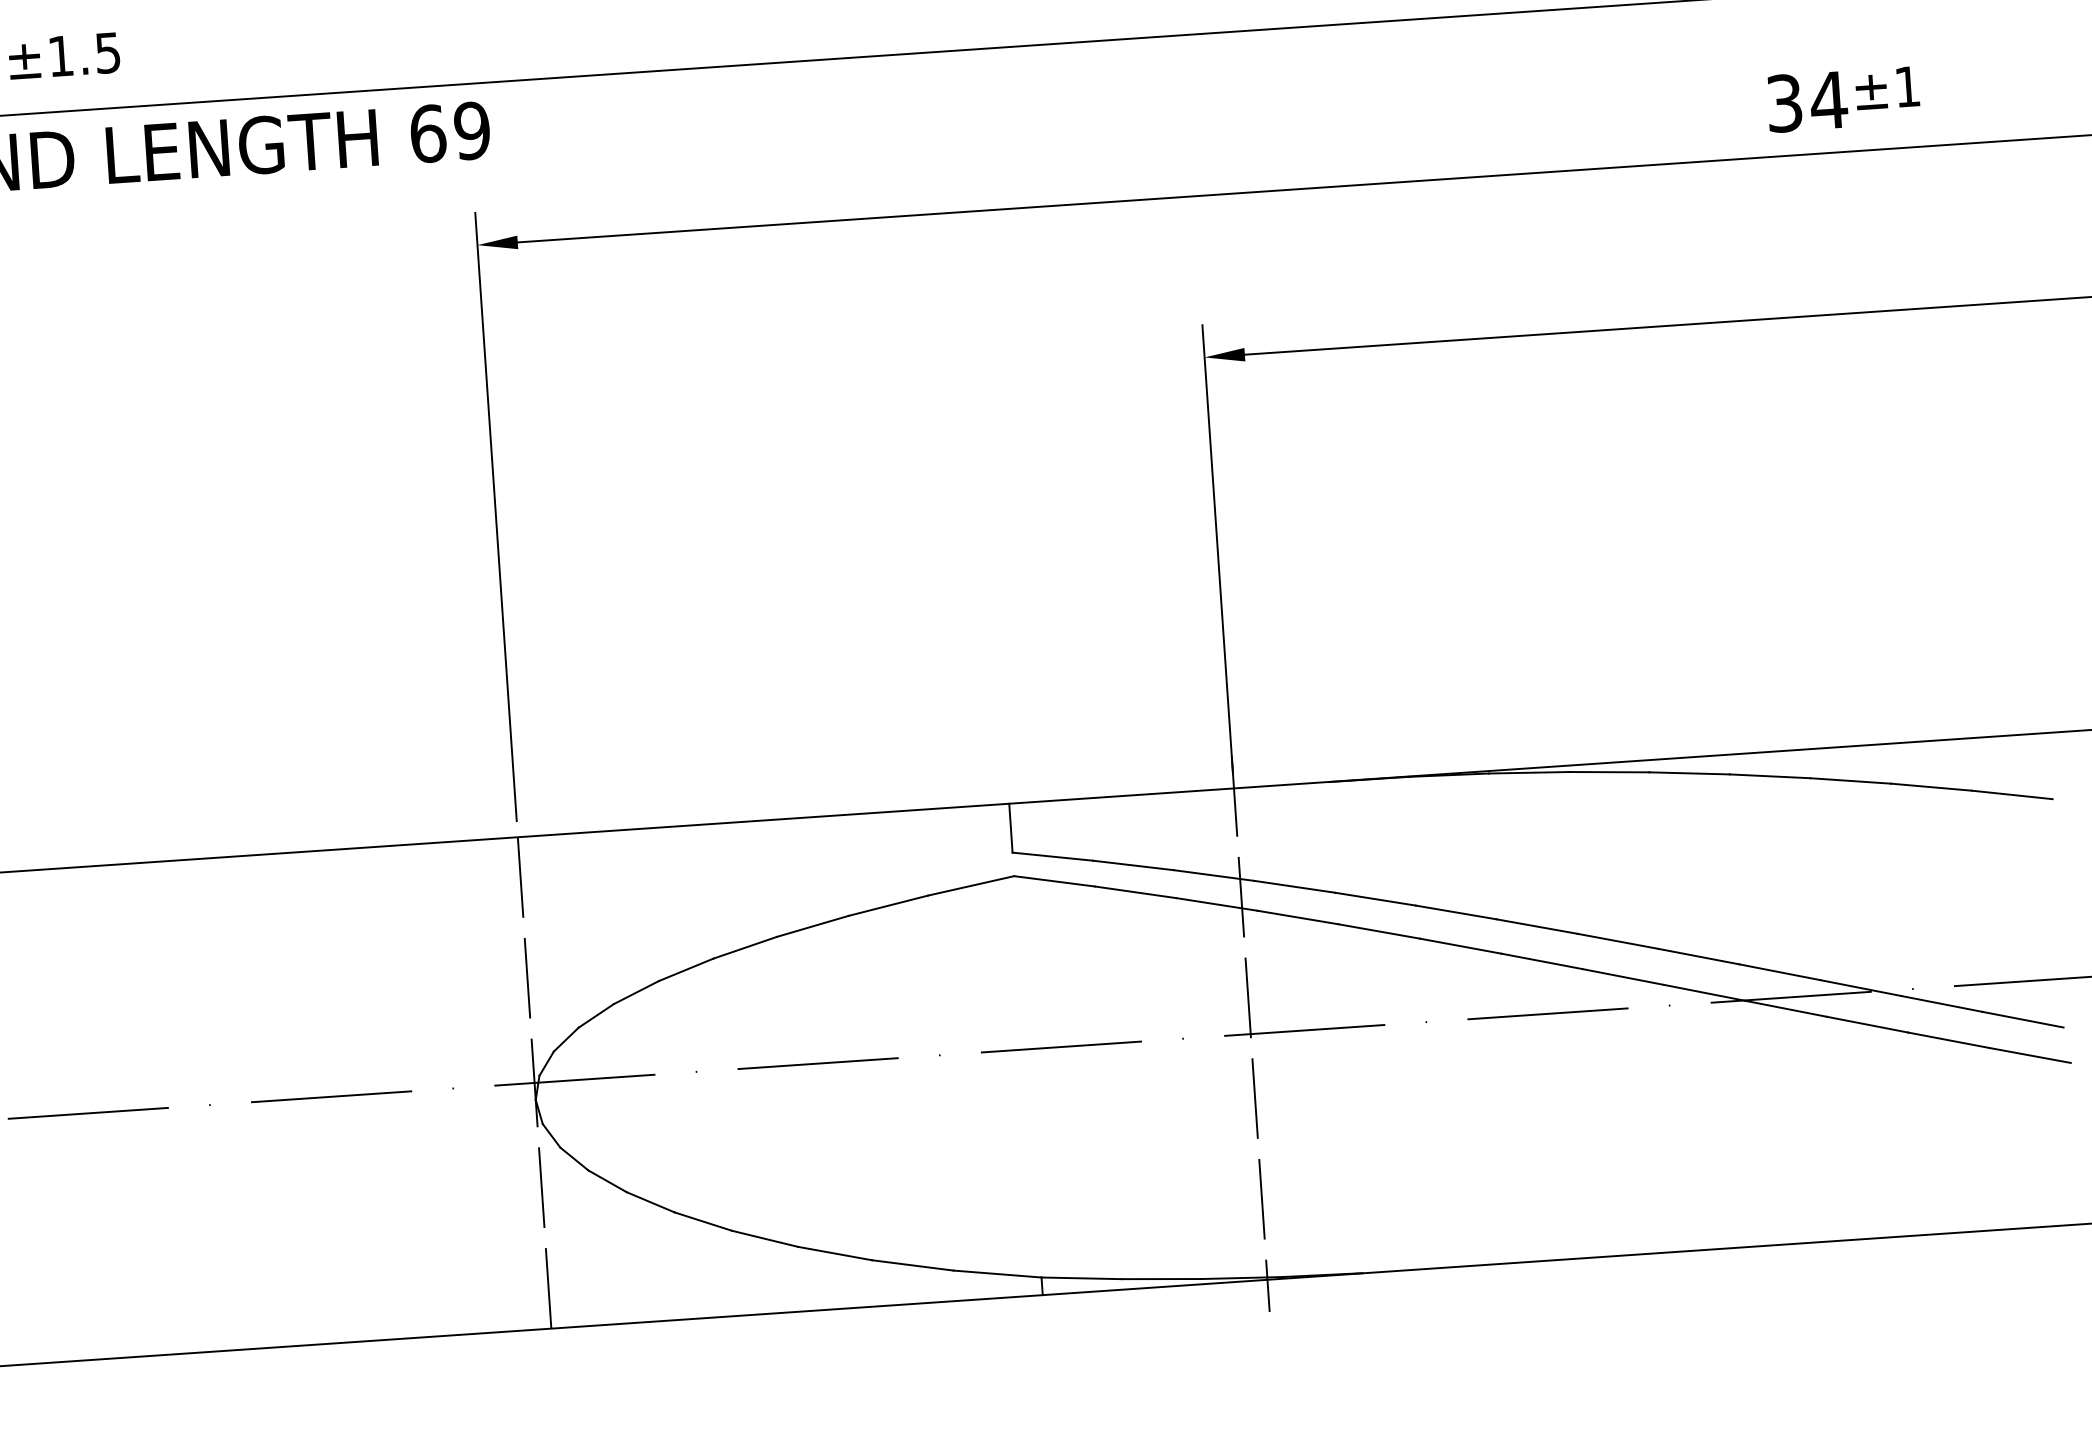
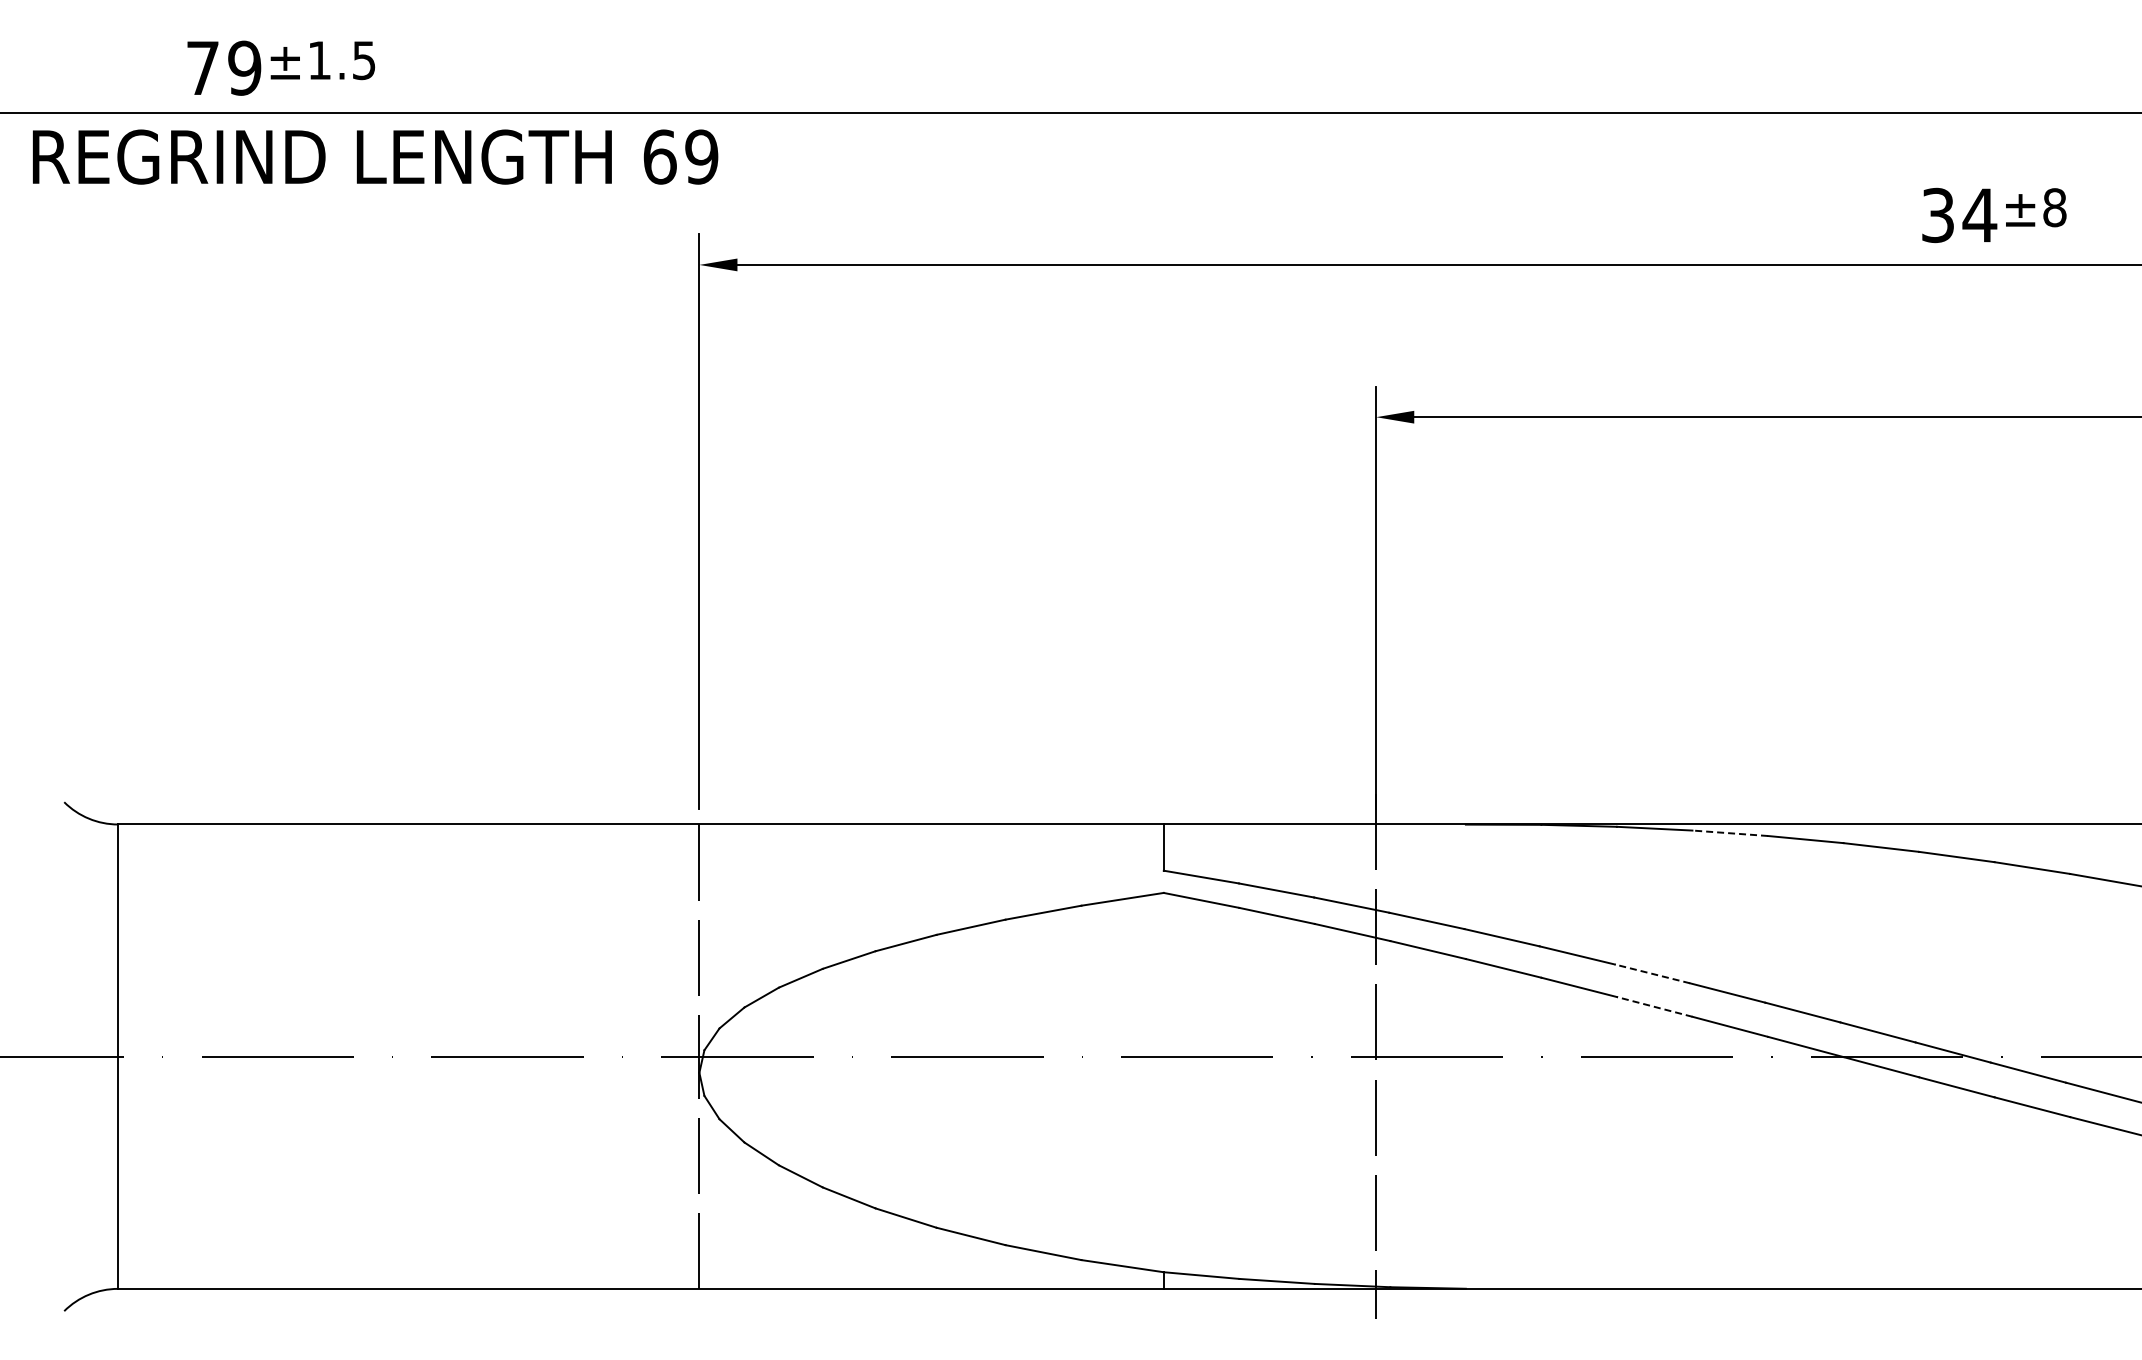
text: (1907, 86) -> (2054, 207), ±1 -> ±8
line: (1609, 772) -> (1730, 833), solid -> dashed
line: (1537, 926) -> (1652, 973), solid -> dashed
line: (1541, 960) -> (1654, 1006), solid -> dashed

